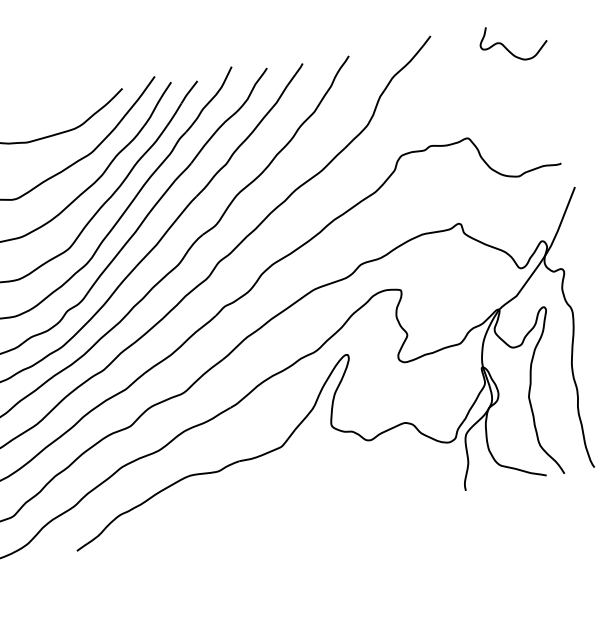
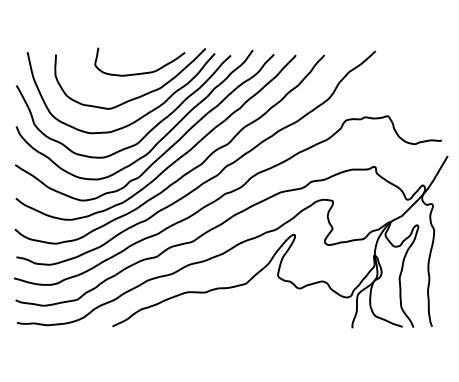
curve: (506, 46) -> (420, 64), removed

